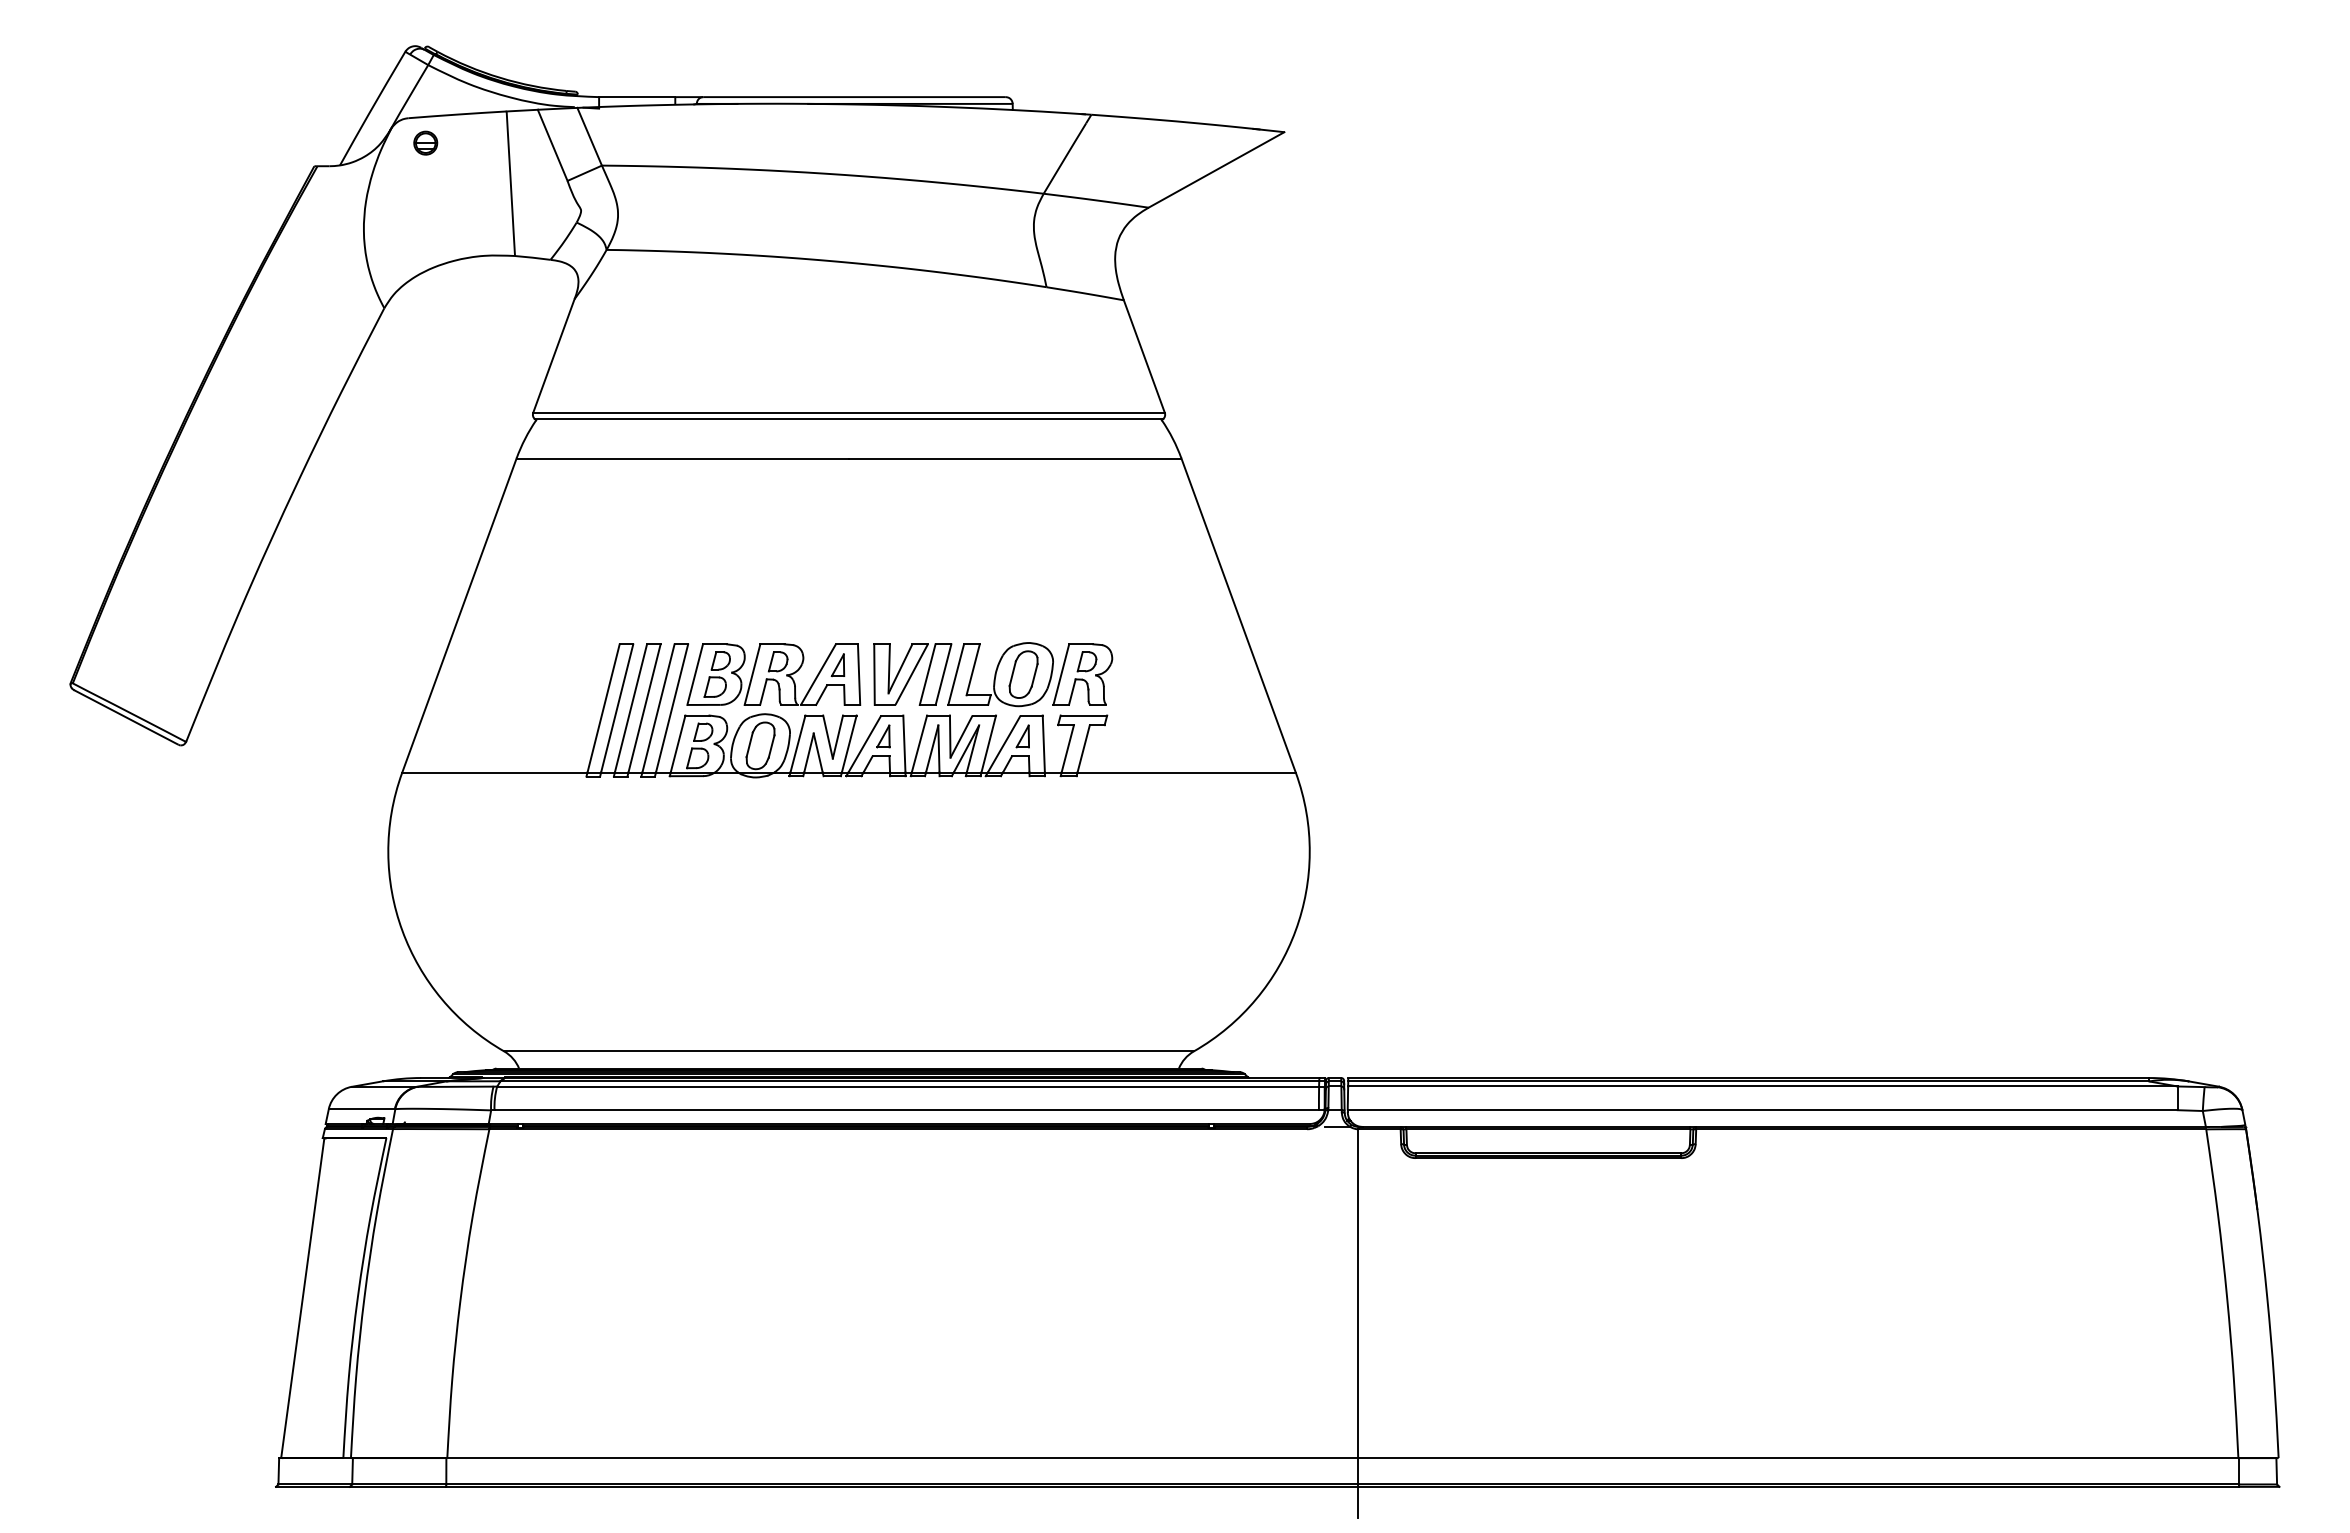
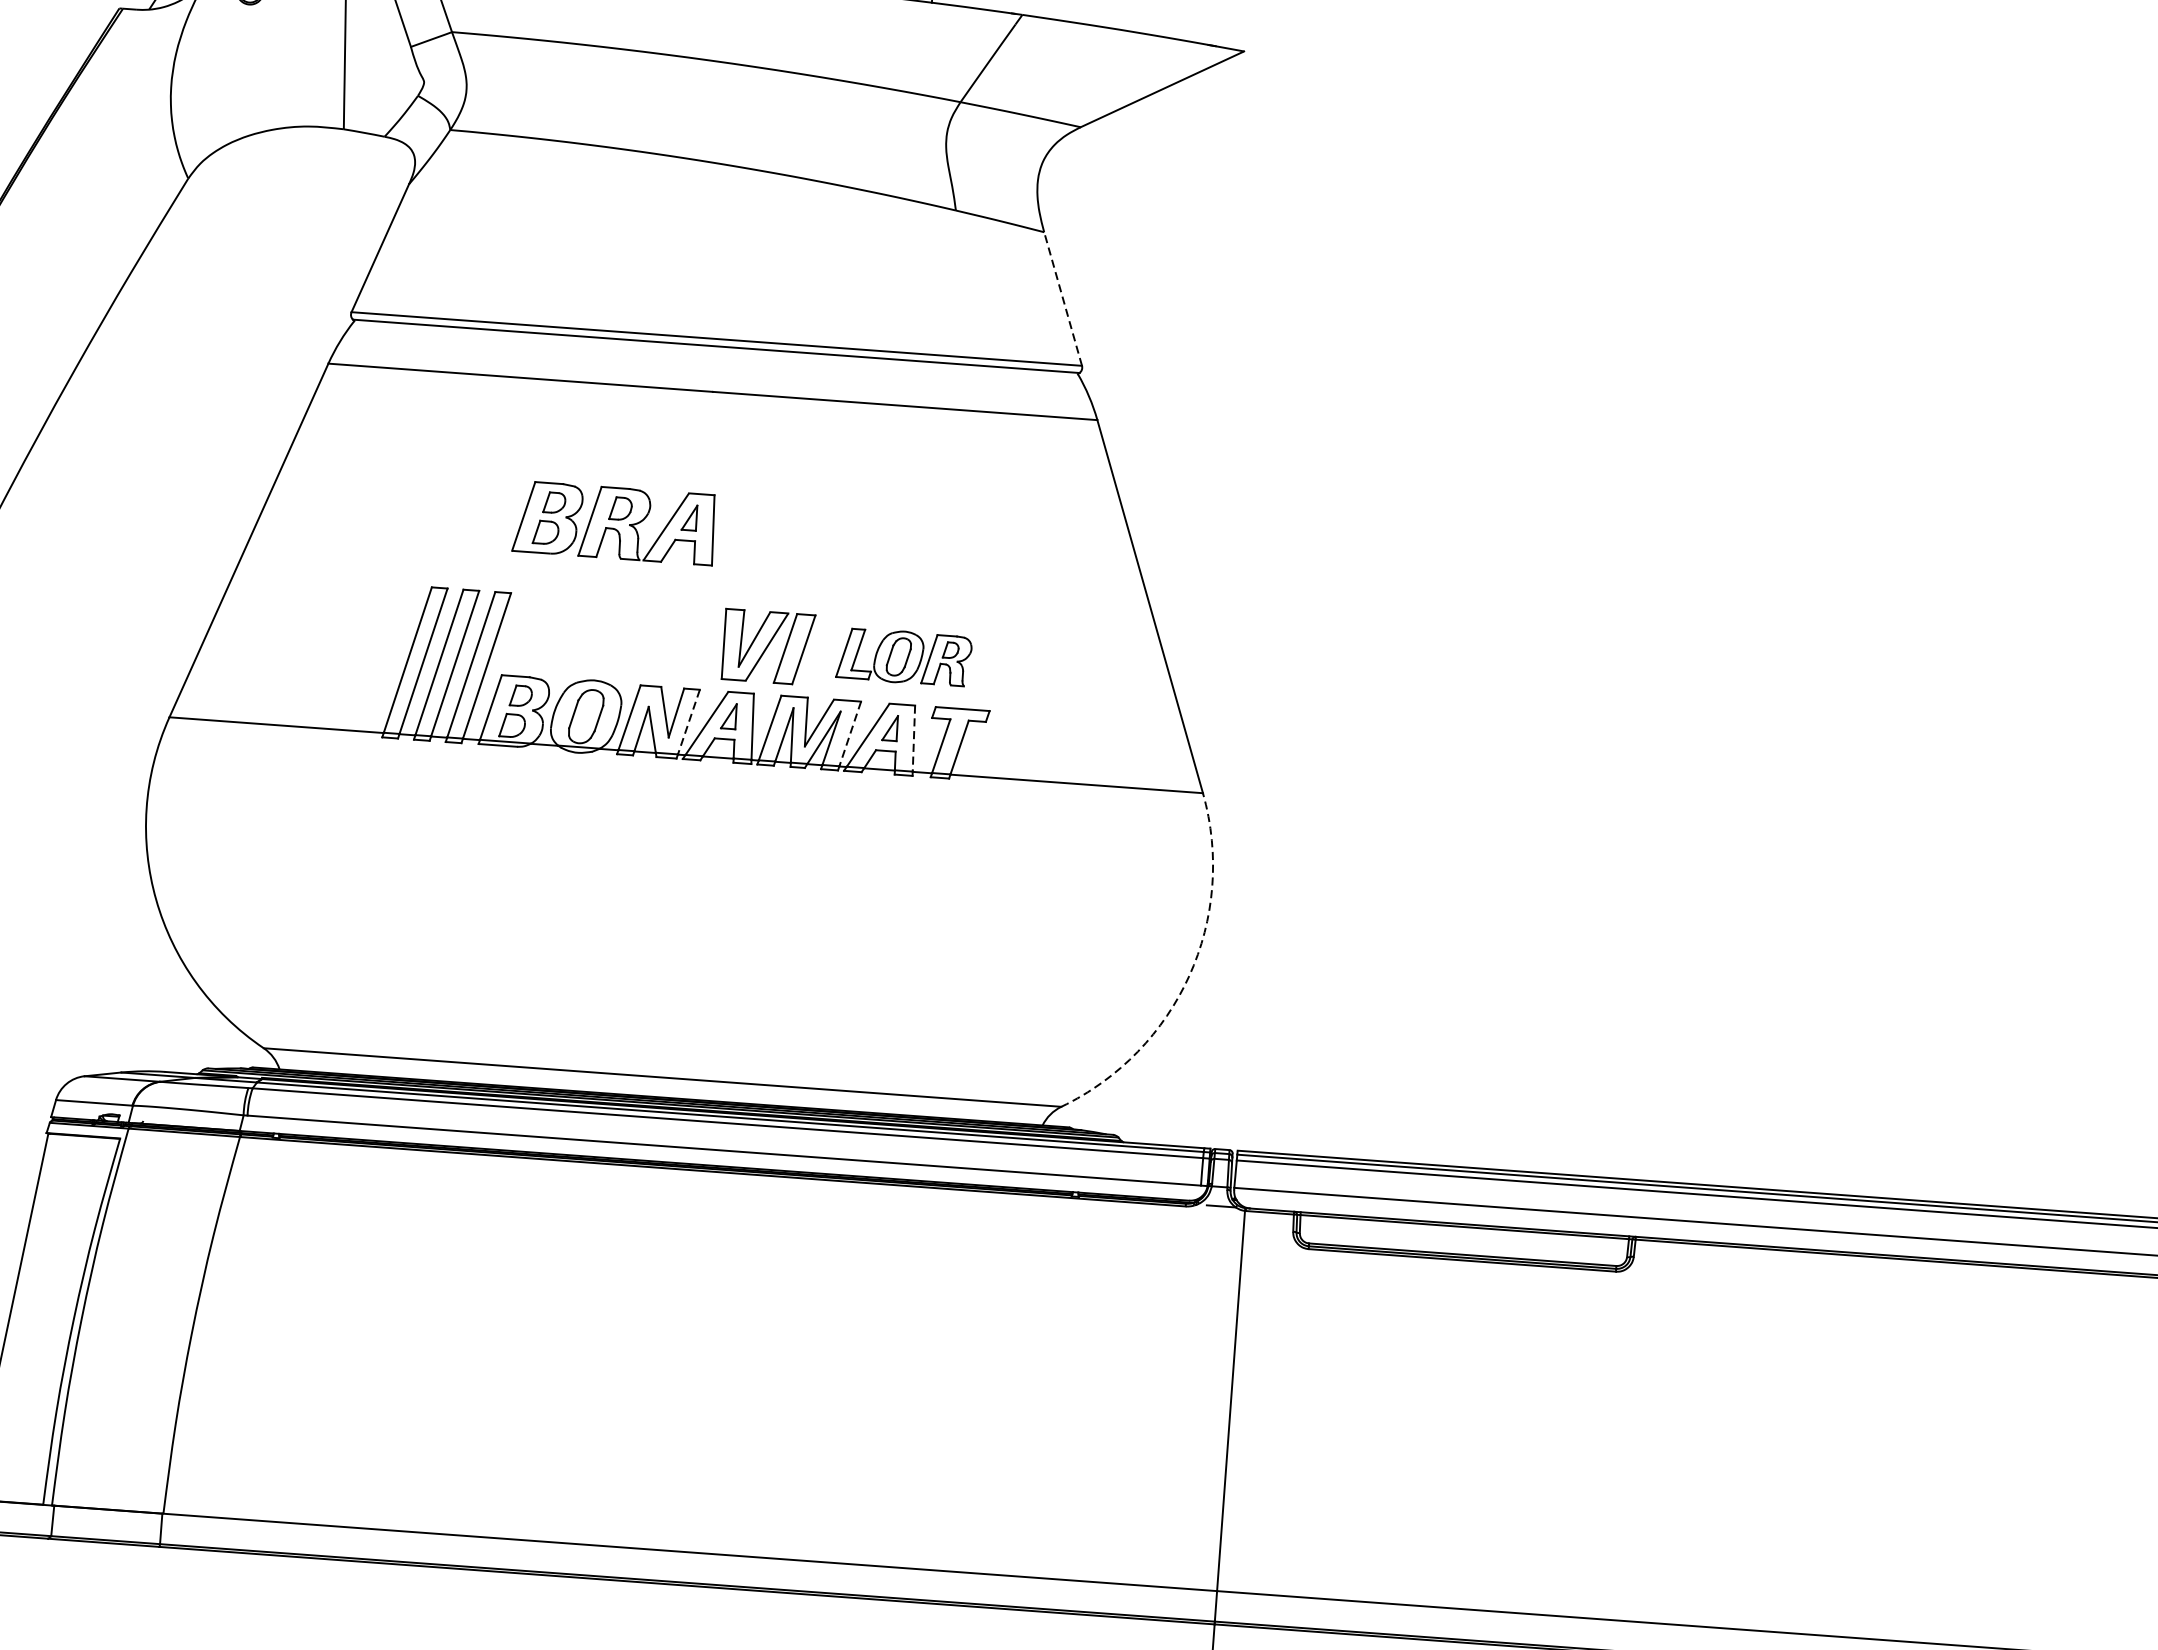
line: (1144, 356) -> (1063, 298), solid -> dashed
part: (773, 674) -> (614, 522), moved
part: (1030, 674) -> (904, 657), size x0.7
line: (849, 744) -> (689, 722), solid -> dashed
line: (988, 744) -> (849, 734), solid -> dashed
line: (1043, 744) -> (913, 739), solid -> dashed
arc: (1295, 930) -> (1189, 975), solid -> dashed

